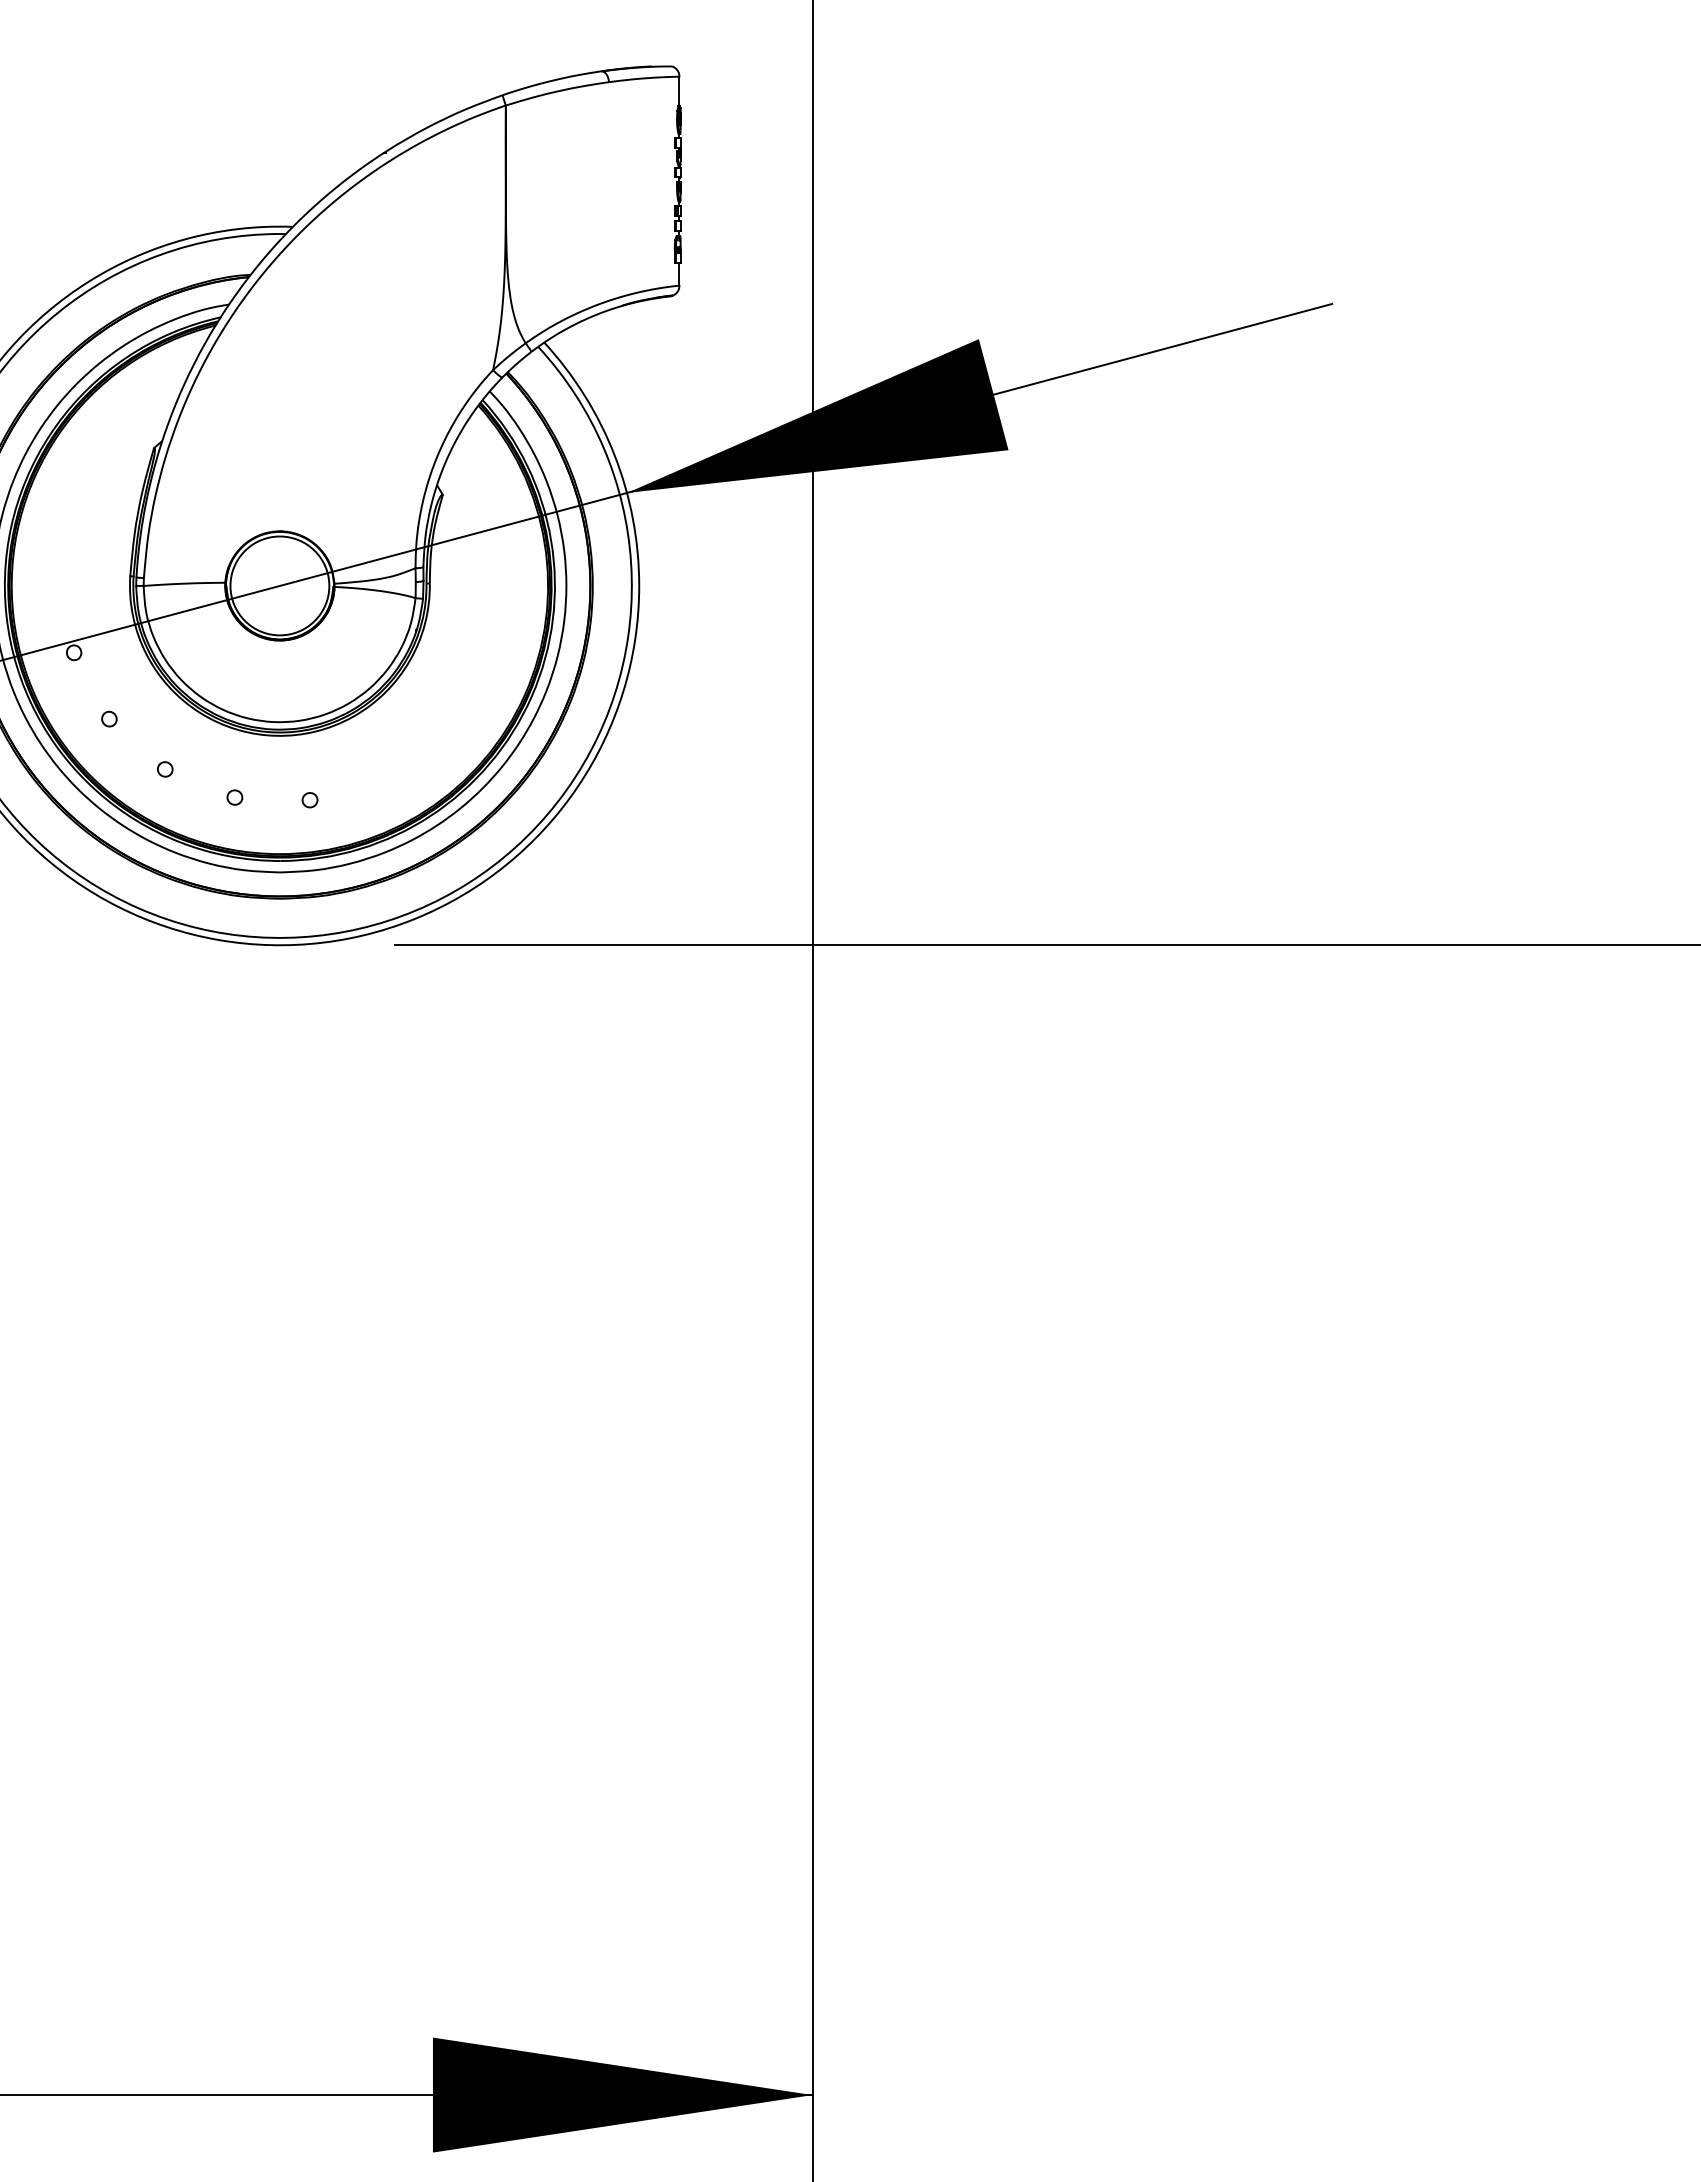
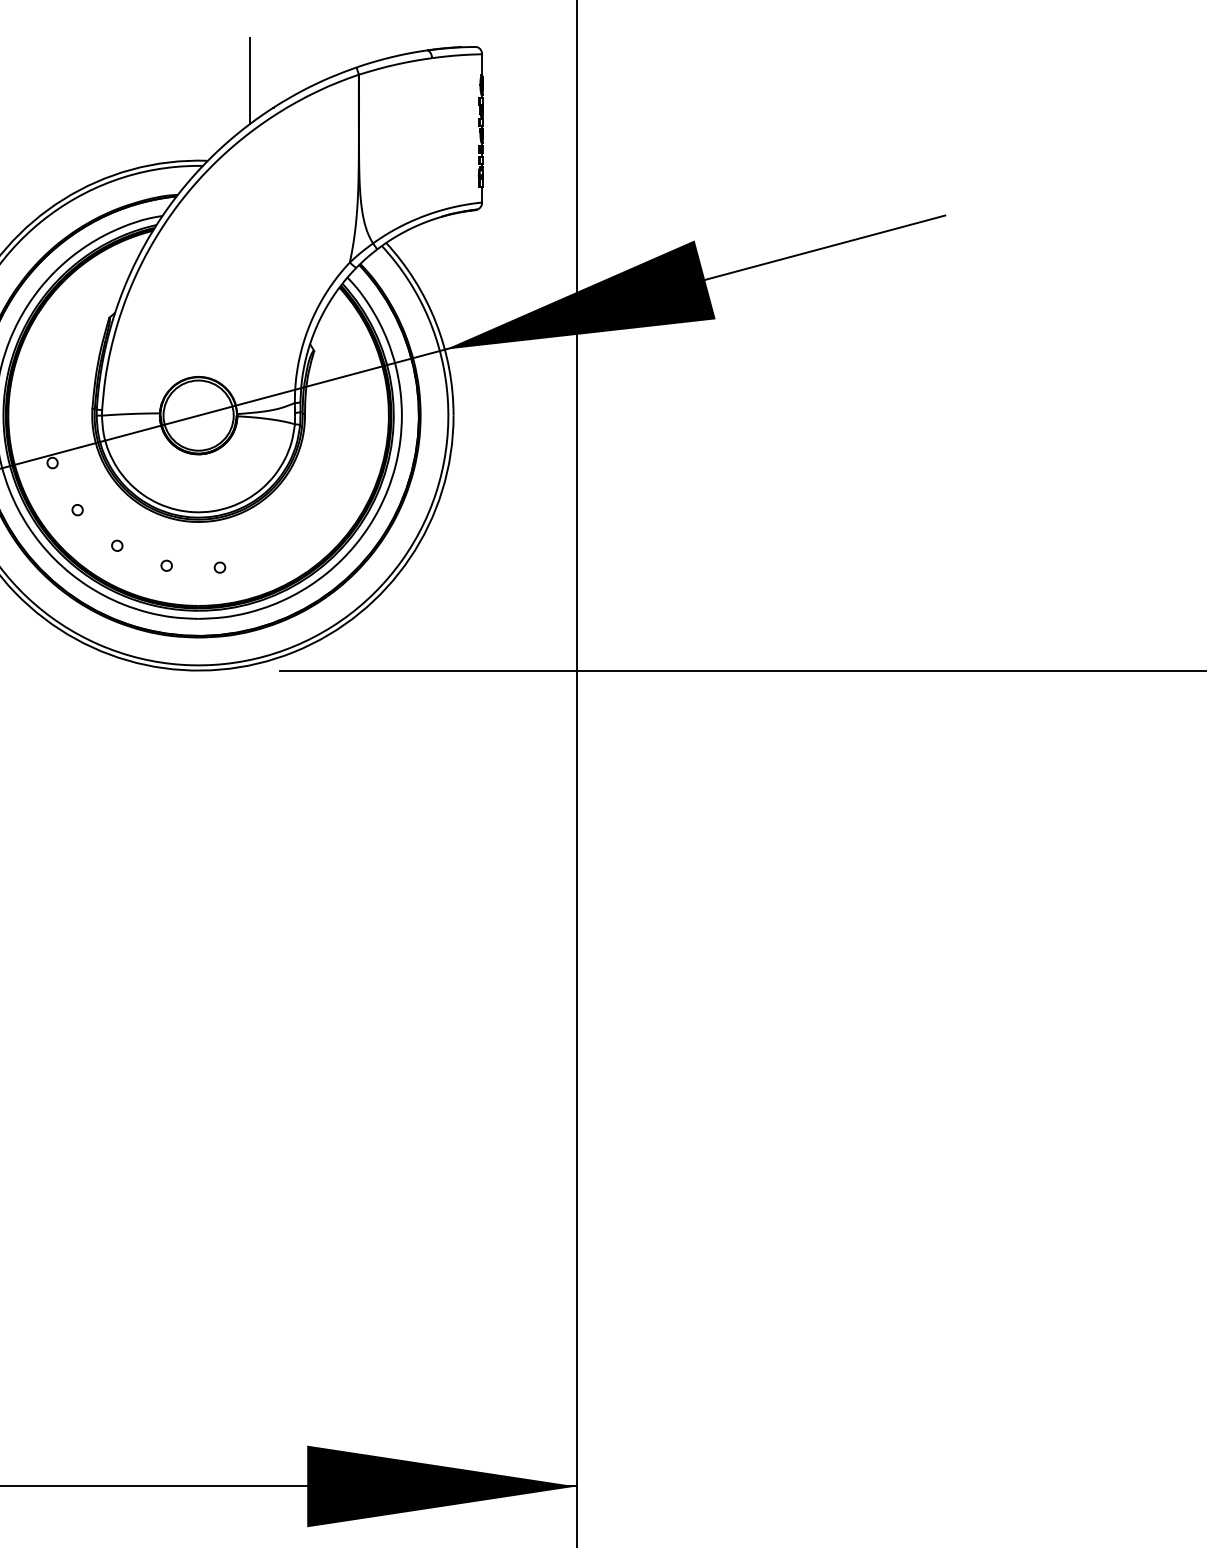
line: (351, 115) -> (249, 81), added

